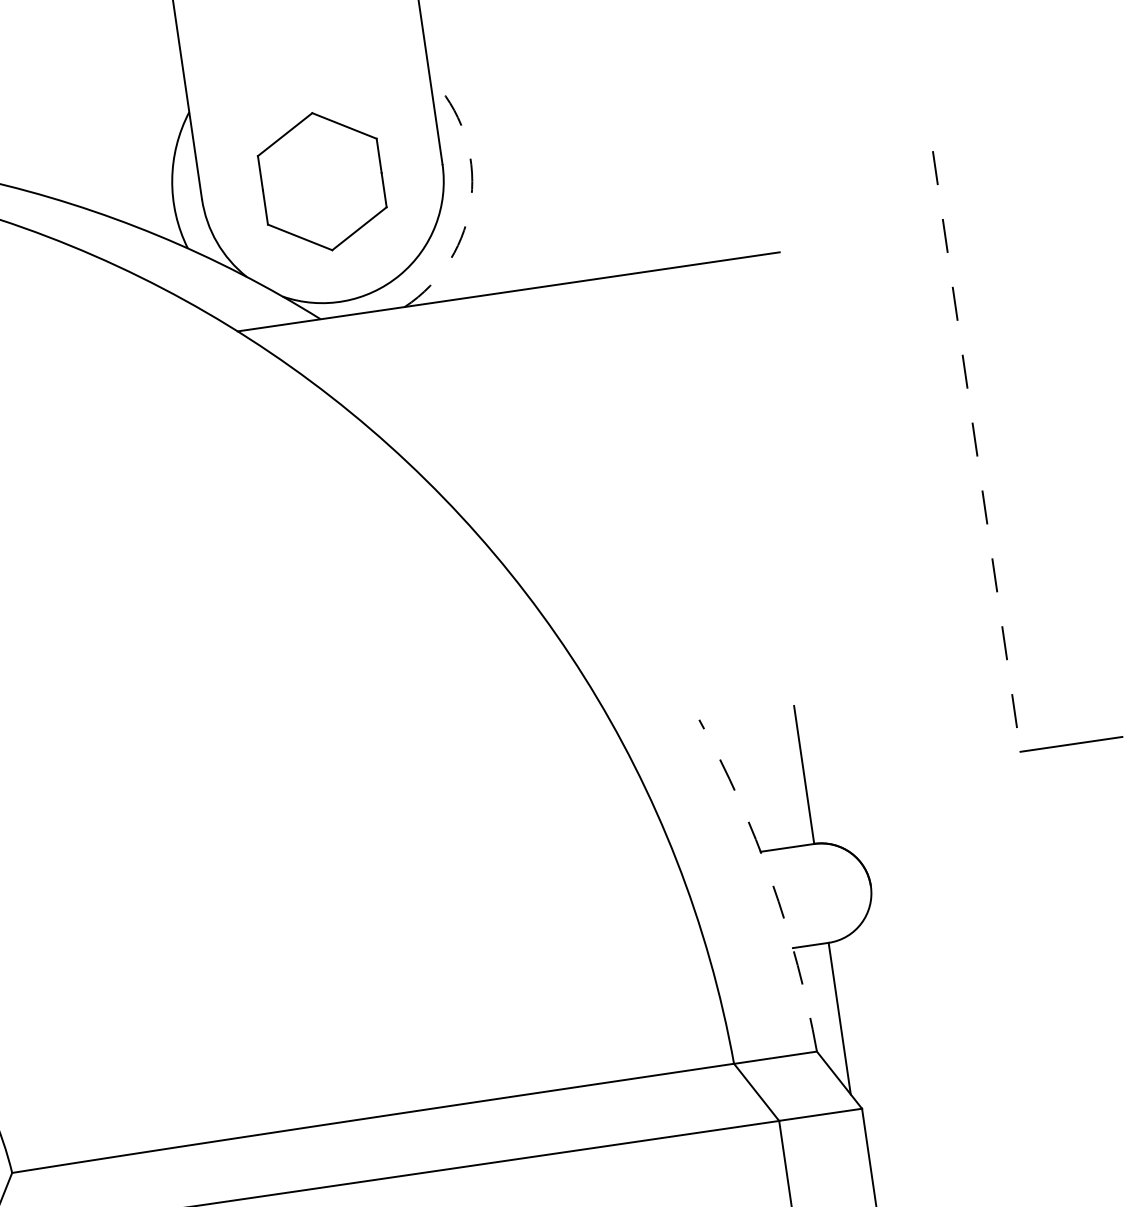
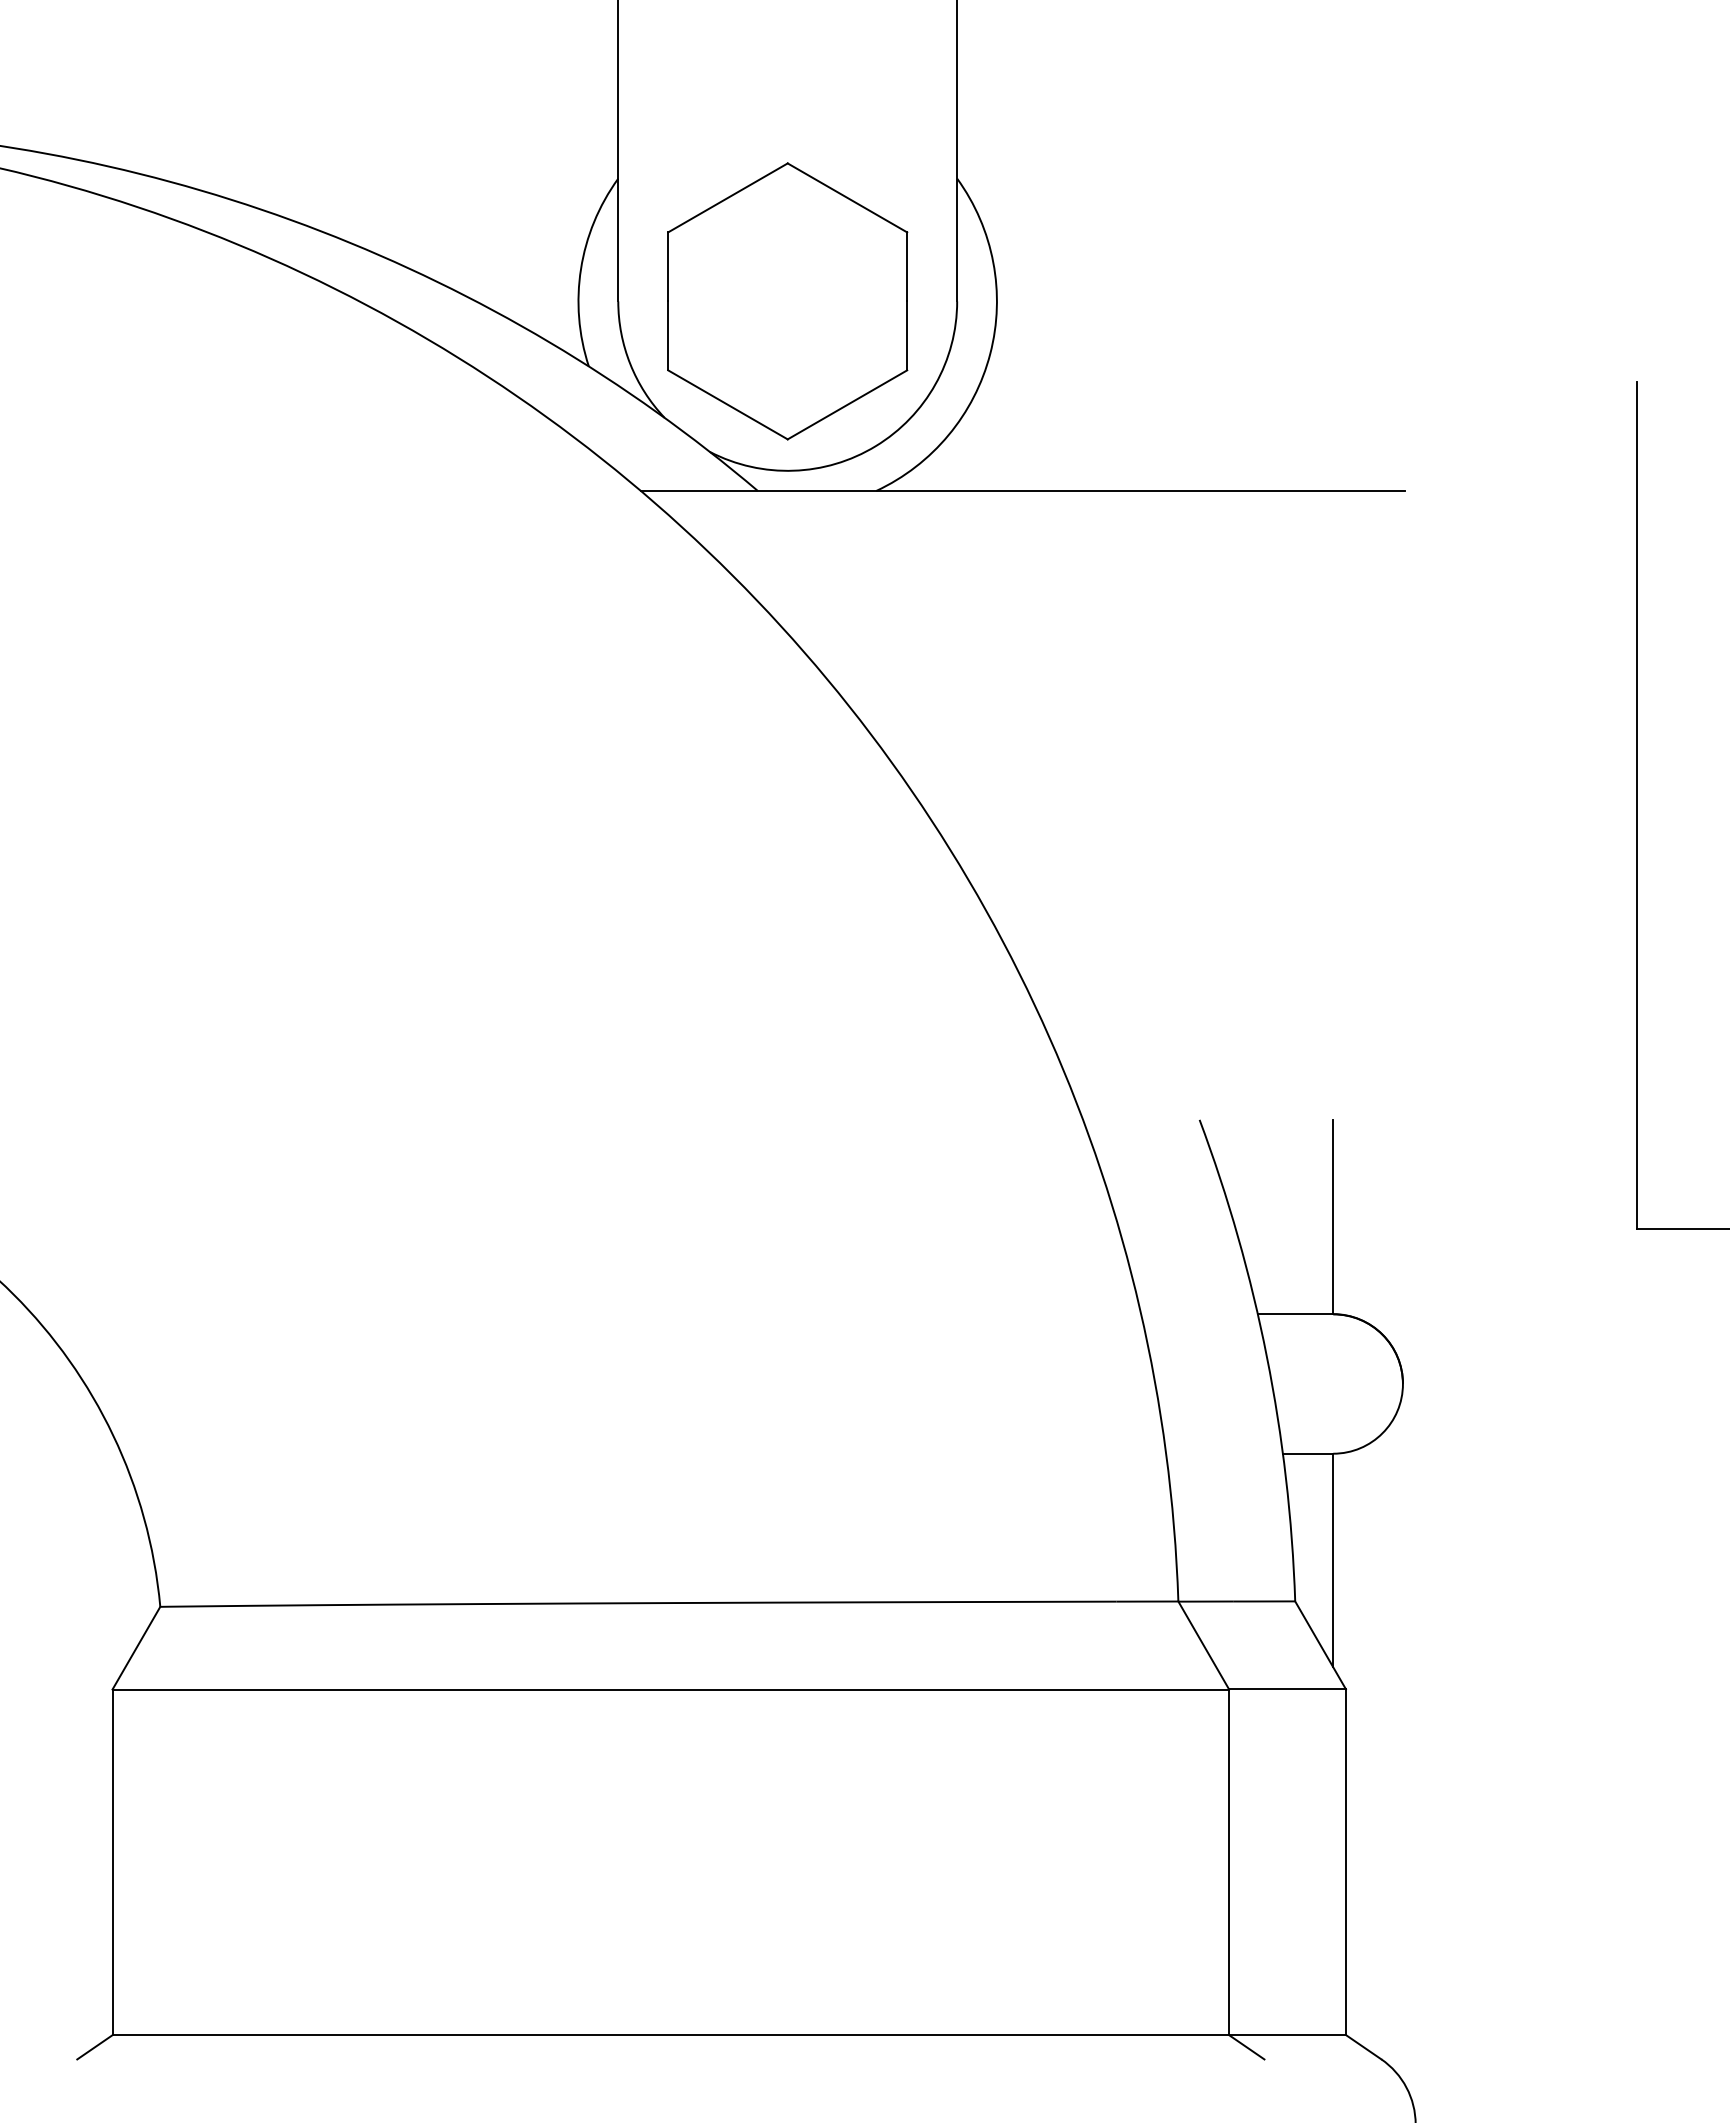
part: (322, 181) -> (787, 301), size x1.43
arc: (471, 197) -> (990, 353), dashed -> solid
line: (976, 451) -> (1636, 805), dashed -> solid
arc: (771, 880) -> (1266, 1356), dashed -> solid

